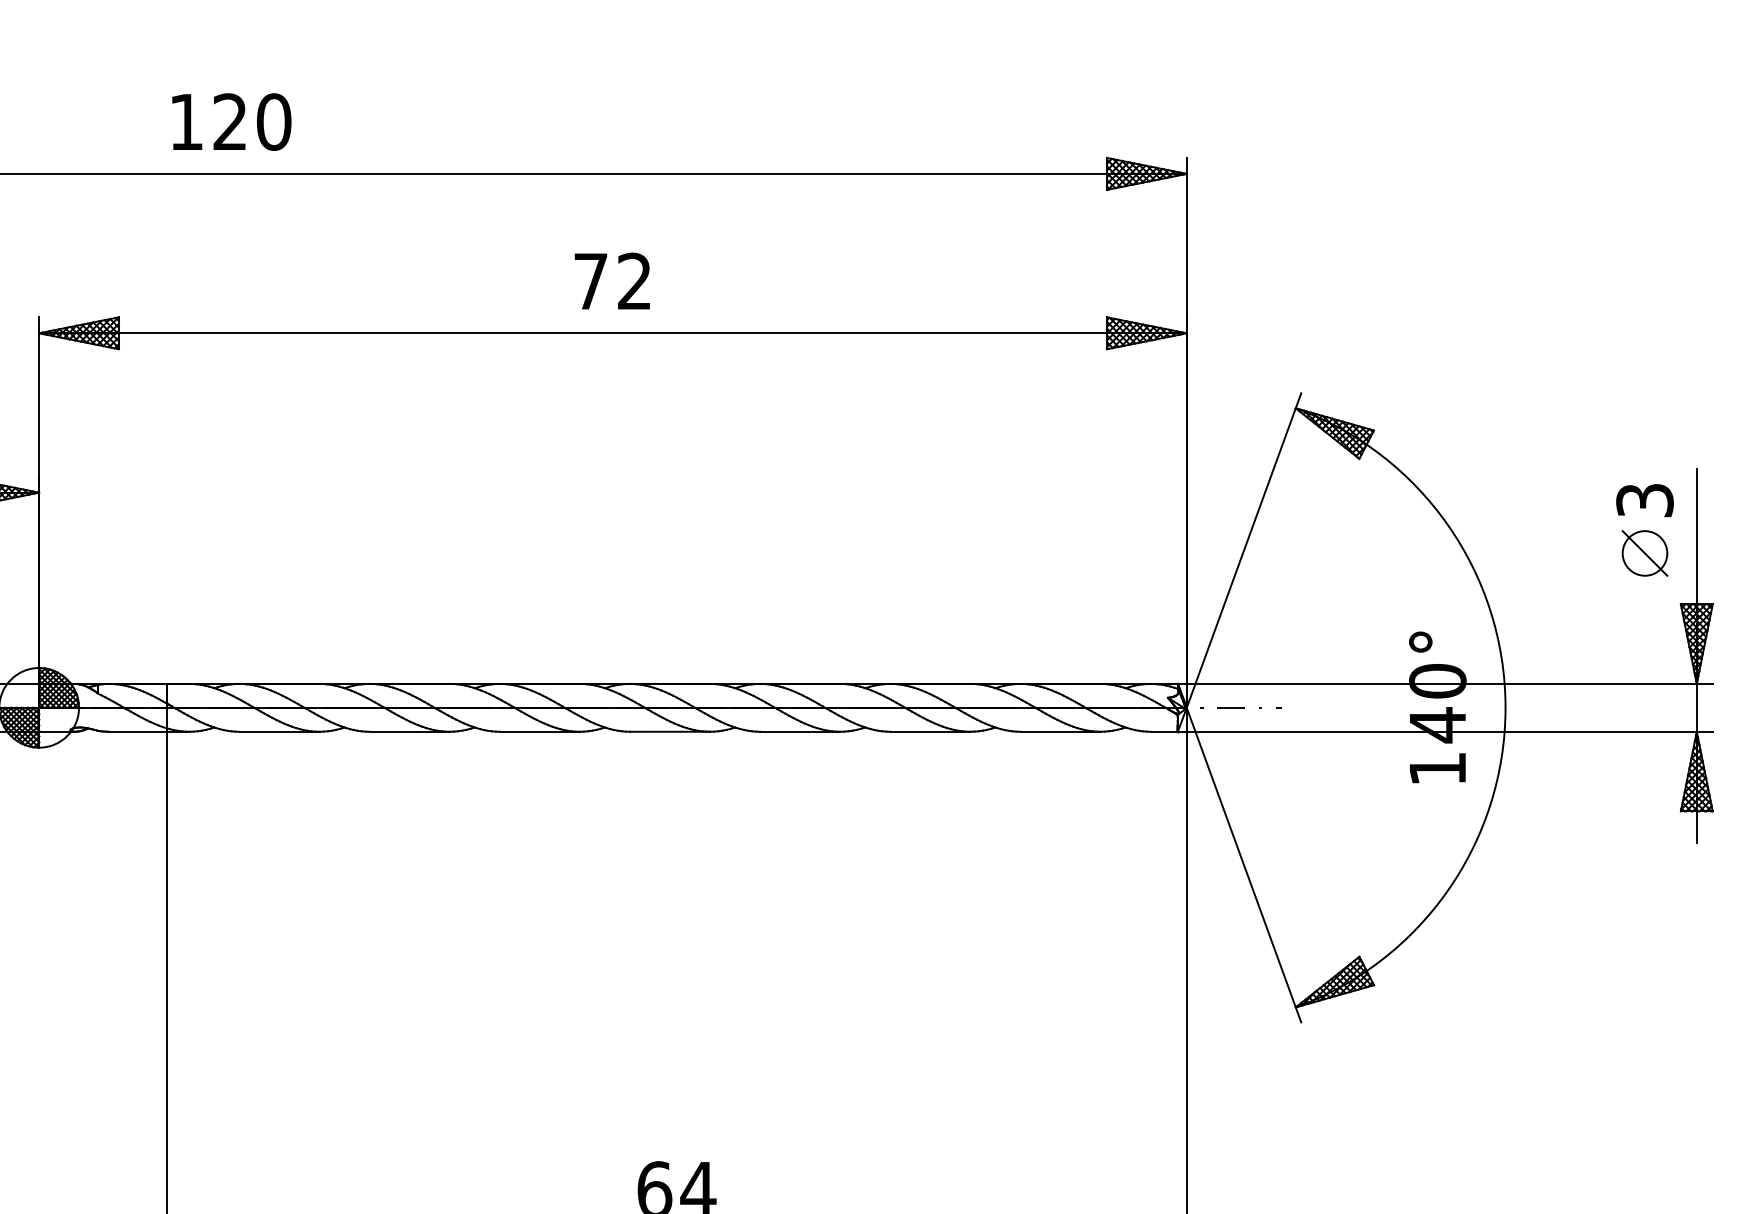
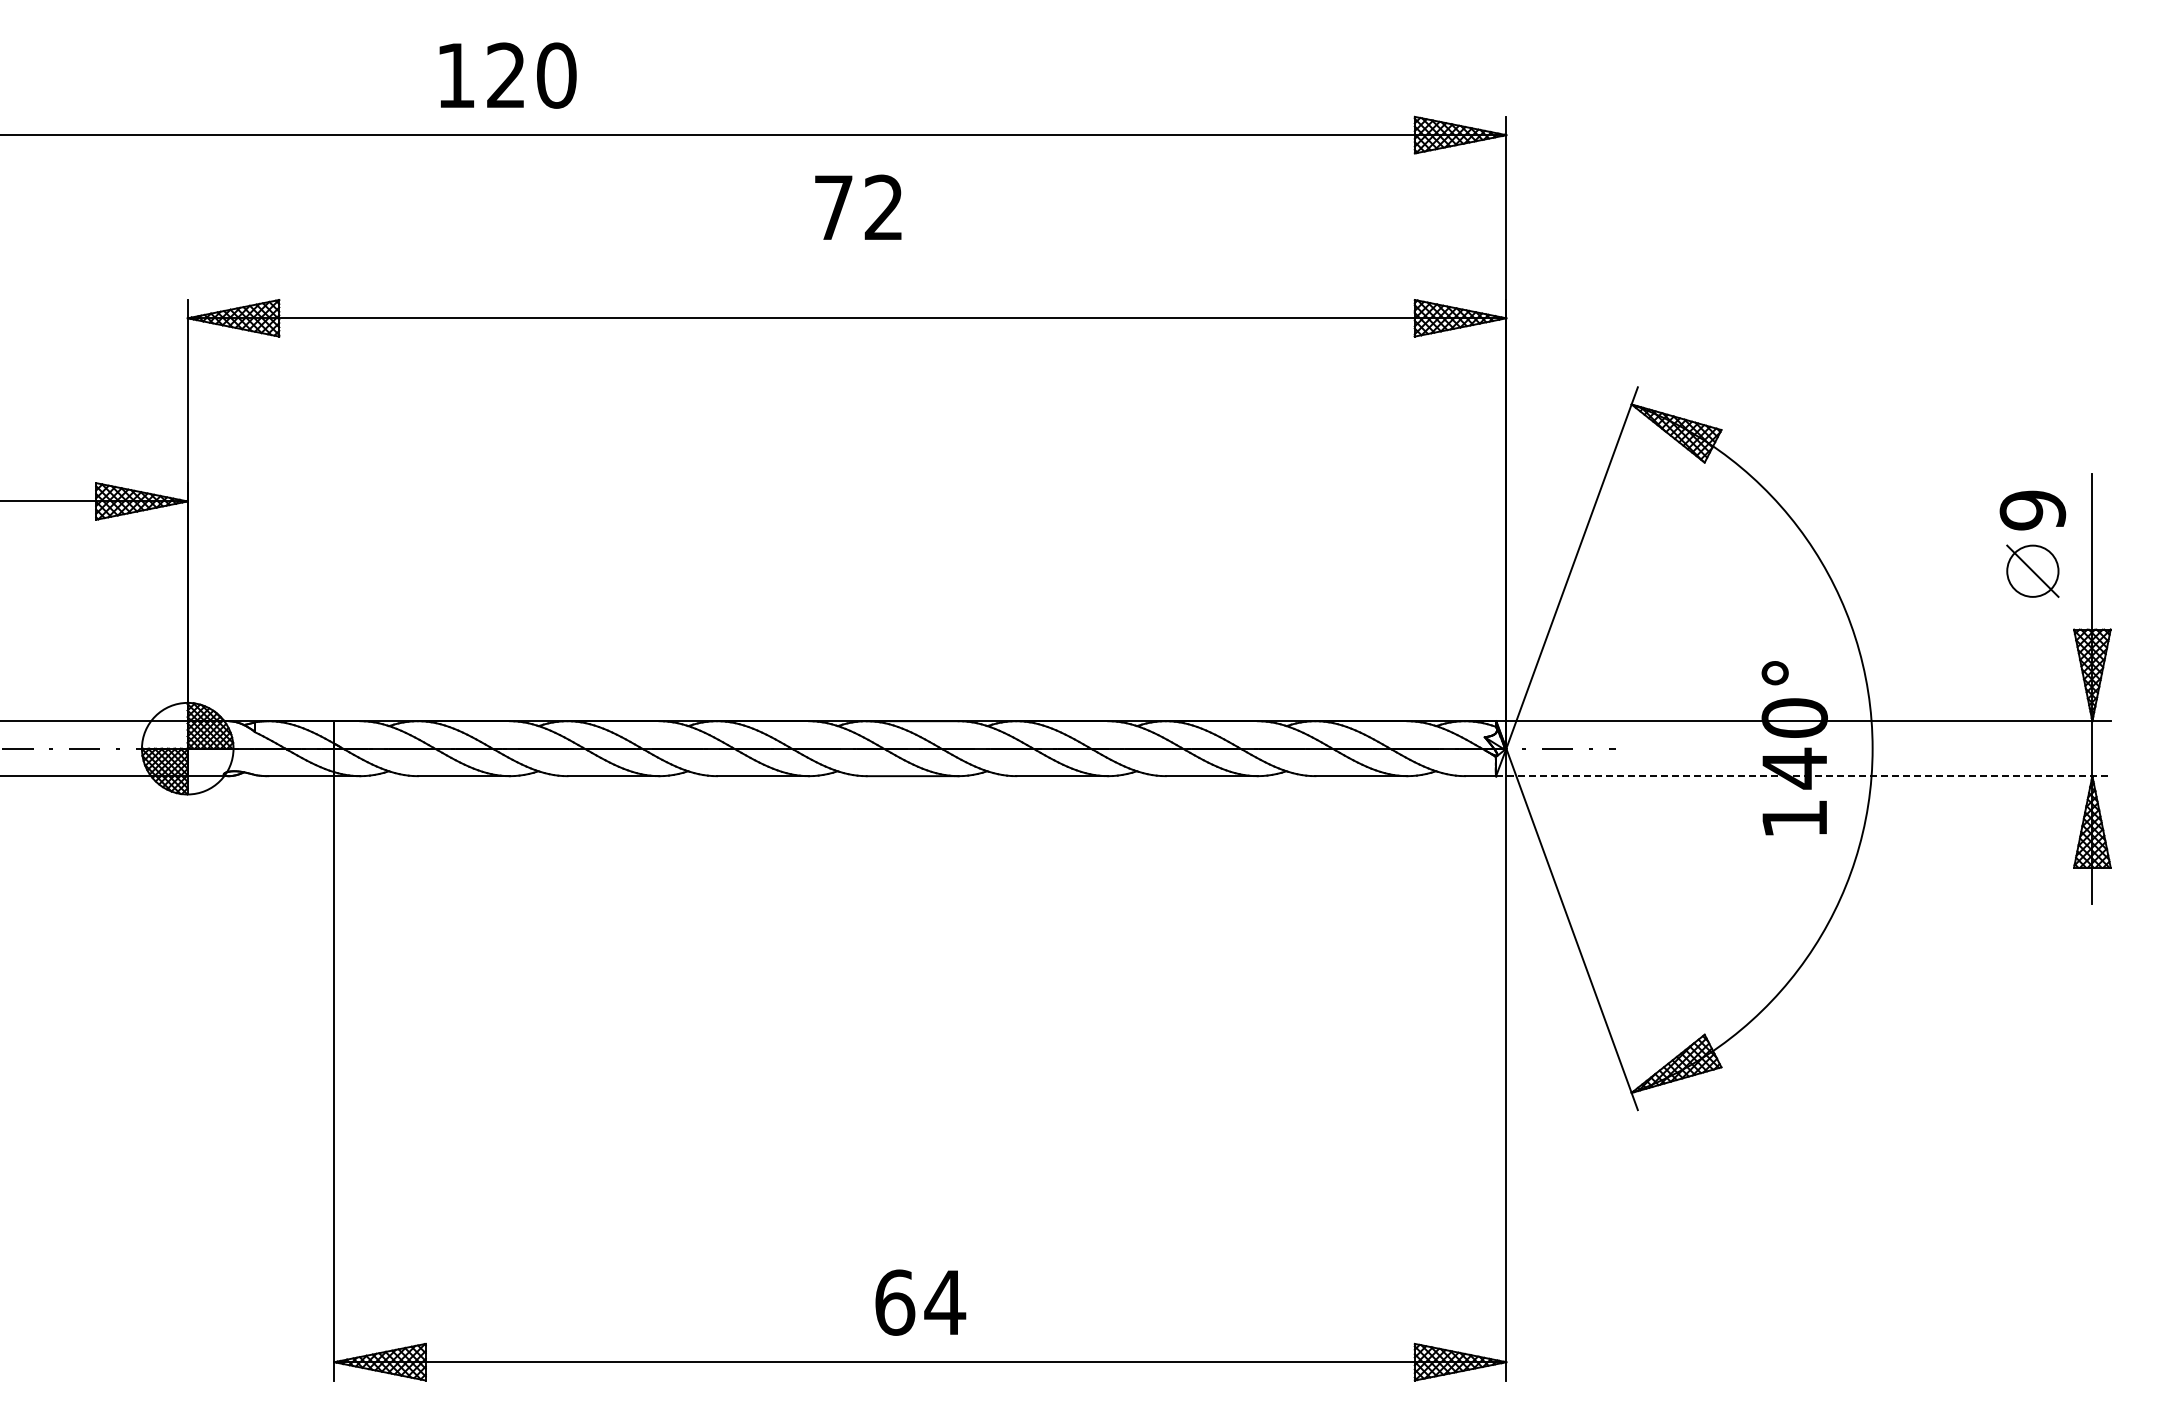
text: (231, 121) -> (507, 75), moved
text: (612, 280) -> (858, 206), moved
text: (1644, 500) -> (2032, 510), 3 -> 9
line: (1446, 732) -> (1804, 776), solid -> dashed

